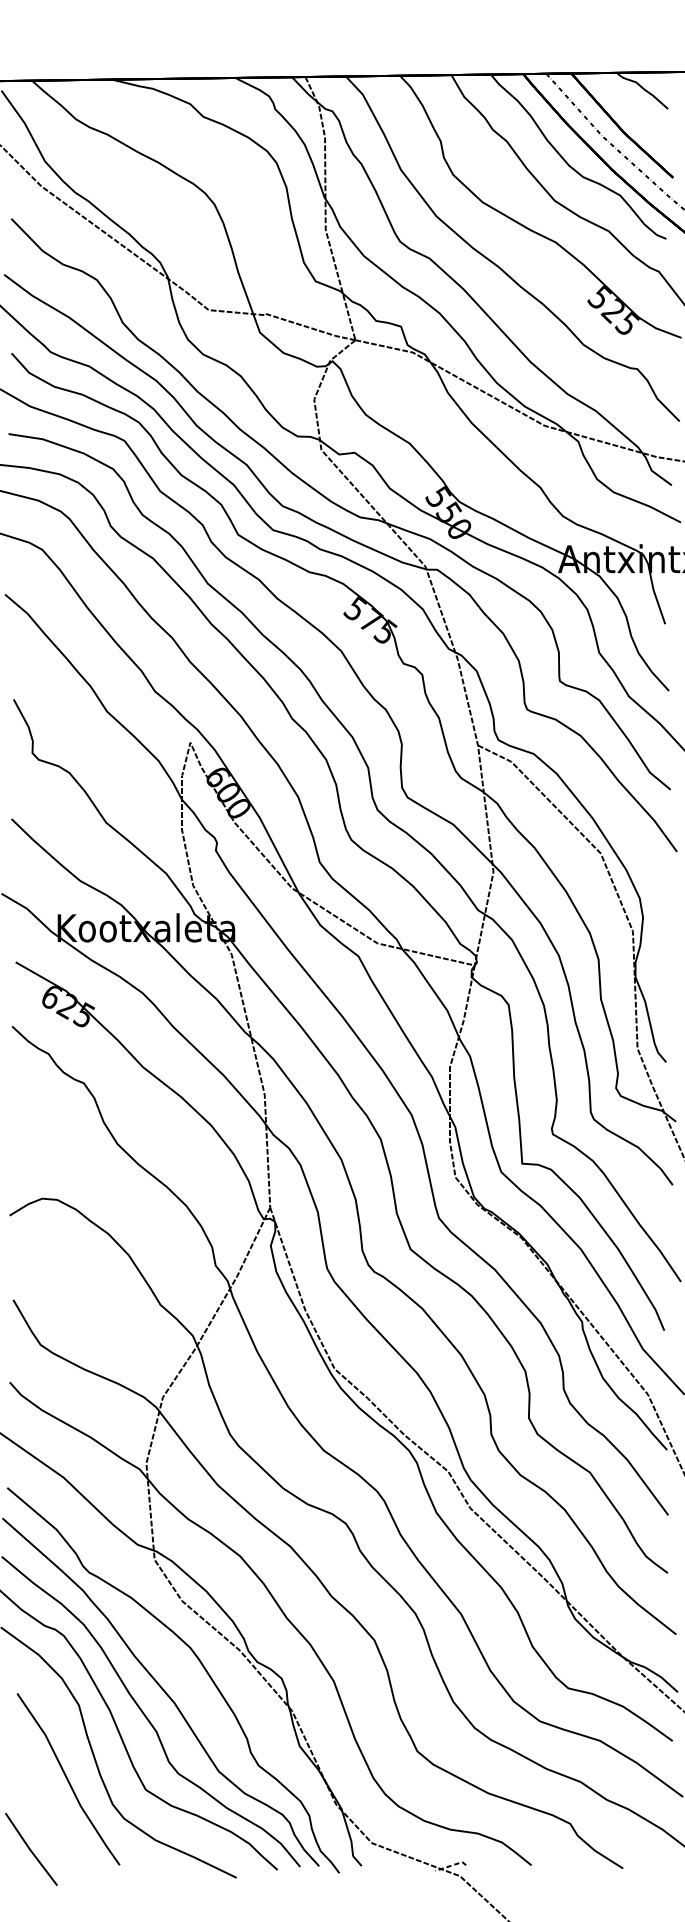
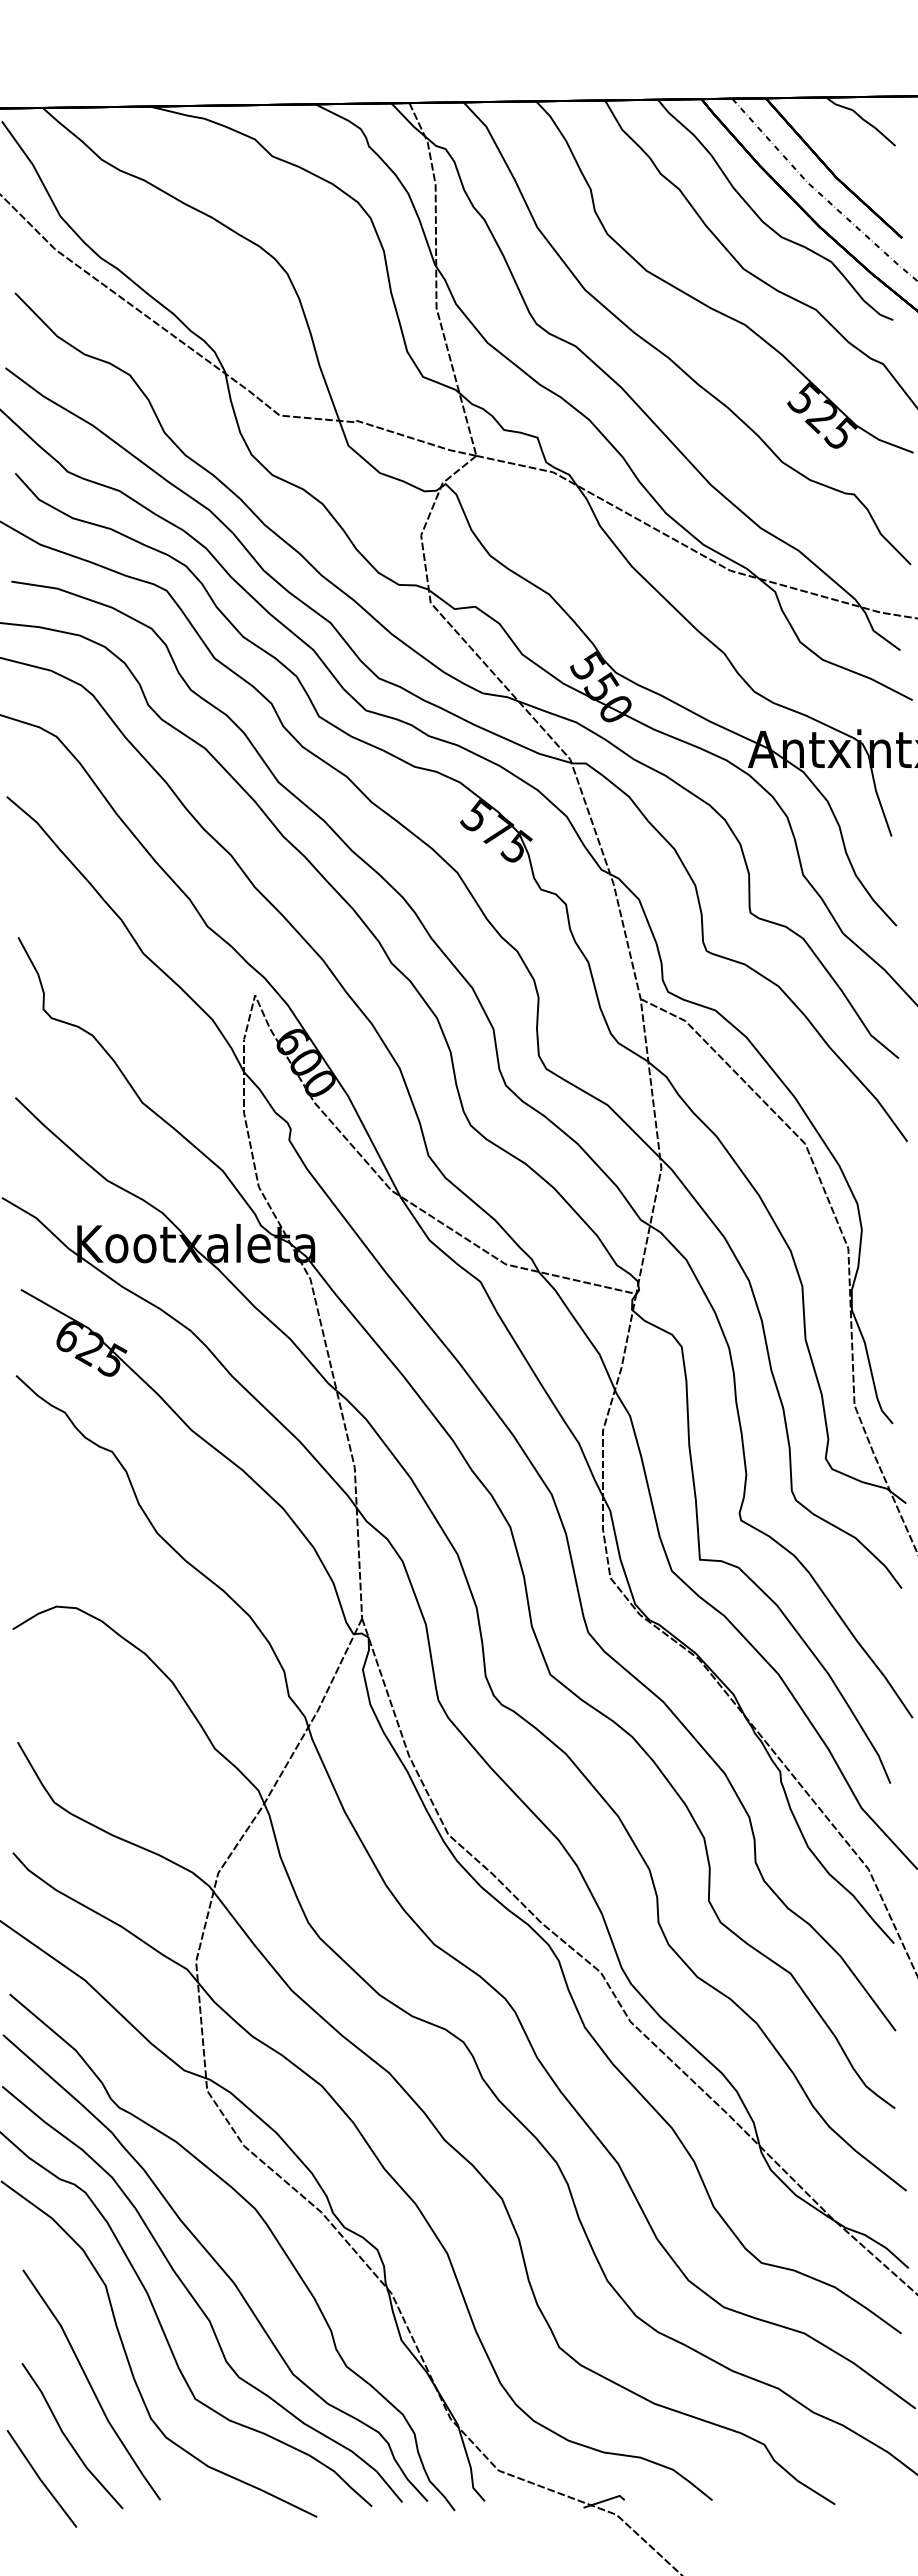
line: (51, 1820) -> (68, 2439), added
line: (451, 1865) -> (604, 2500), dashed -> solid

